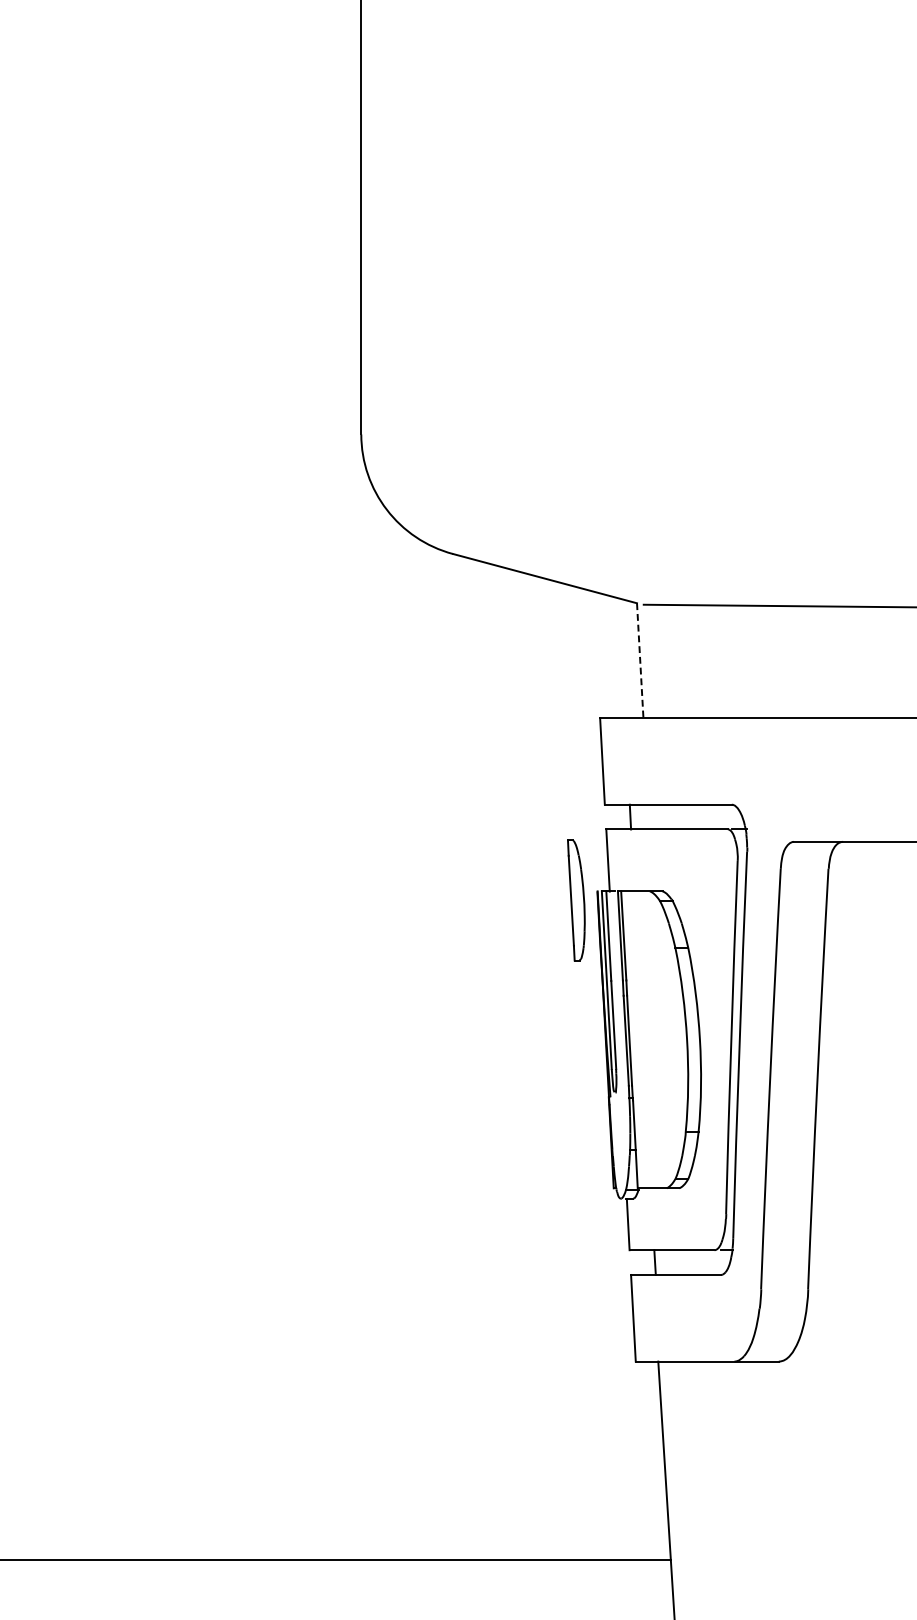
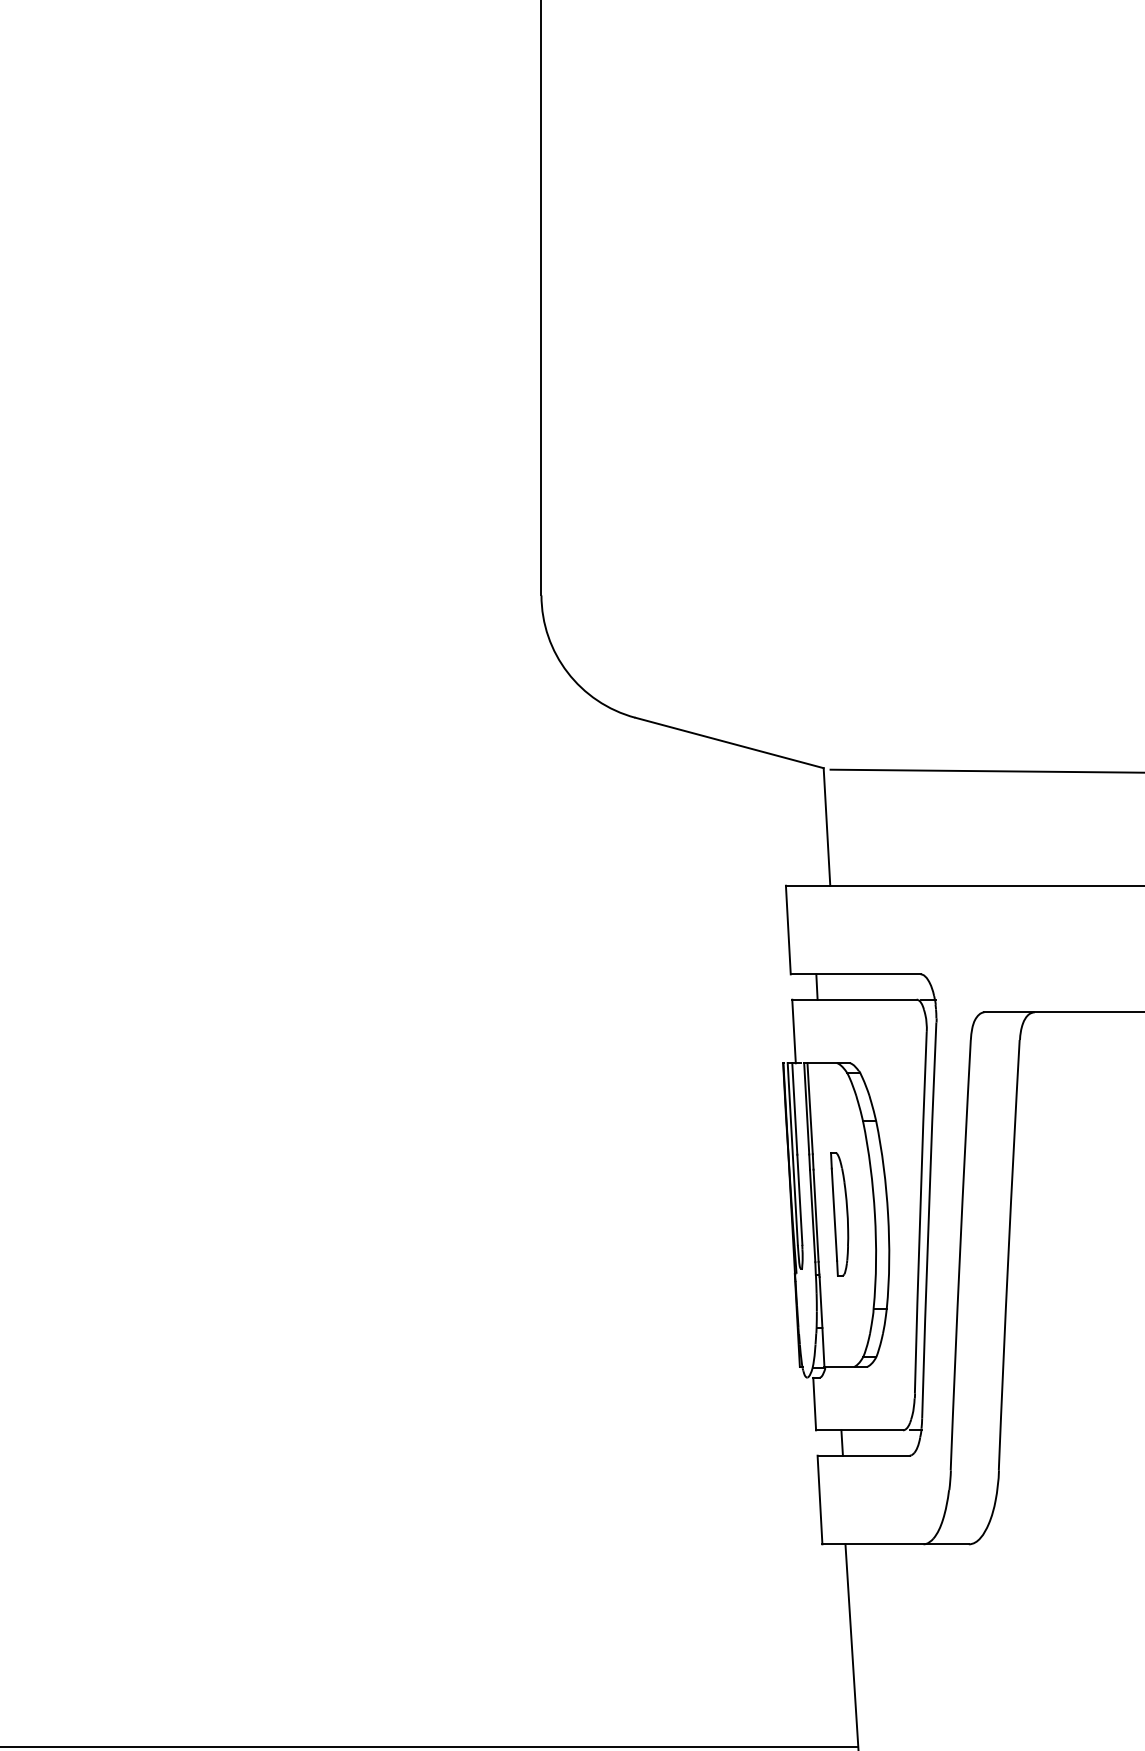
line: (639, 660) -> (826, 826), dashed -> solid
part: (576, 900) -> (839, 1214), moved

